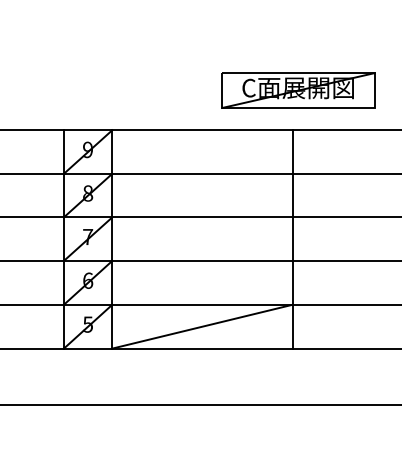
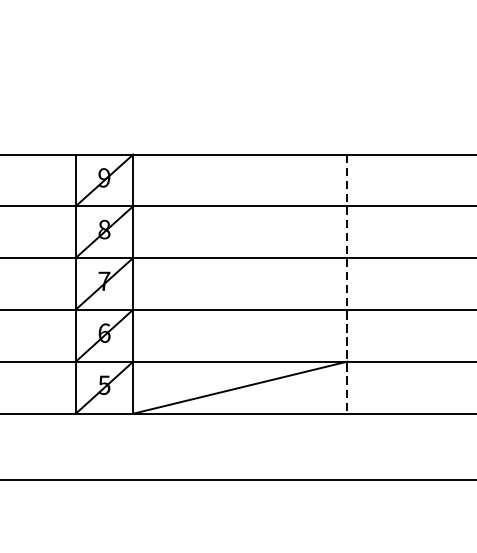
part: (298, 90) -> (354, 107), removed
line: (292, 239) -> (347, 284), solid -> dashed

